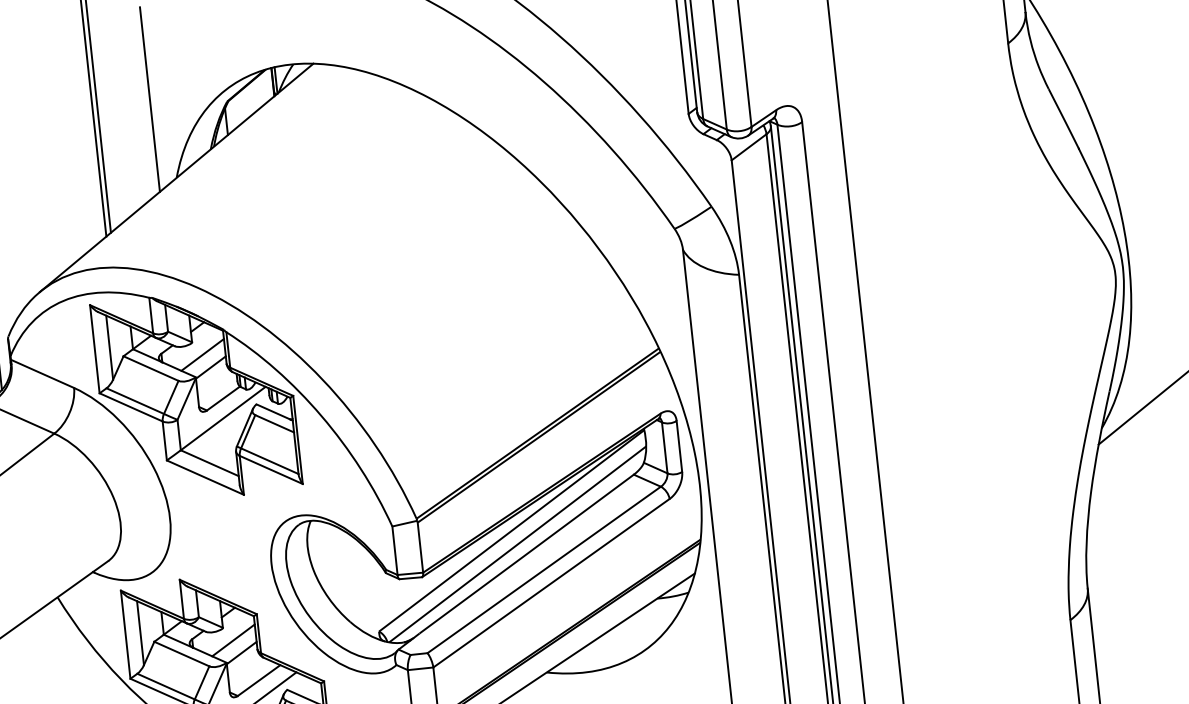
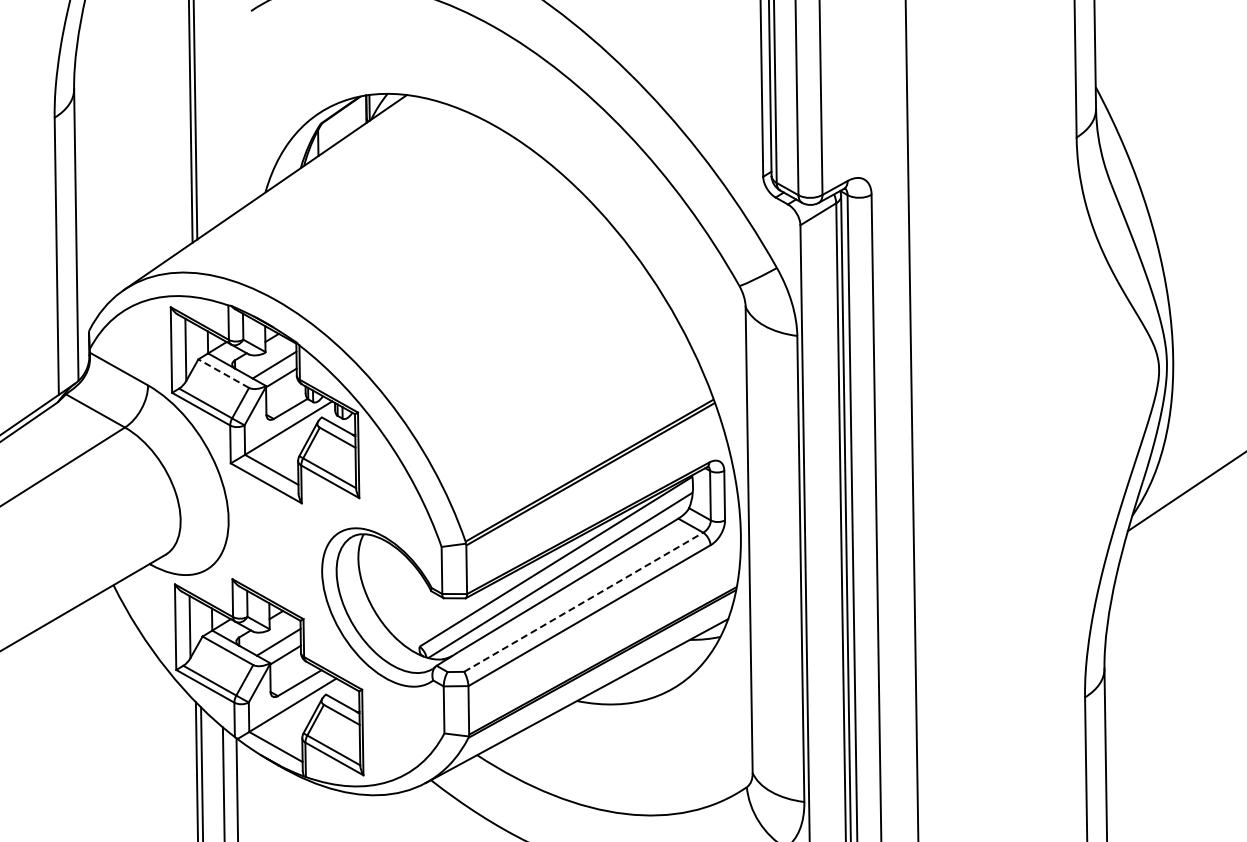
line: (149, 99) -> (246, 114), removed
line: (150, 368) -> (223, 373), solid -> dashed
line: (545, 570) -> (584, 602), solid -> dashed

